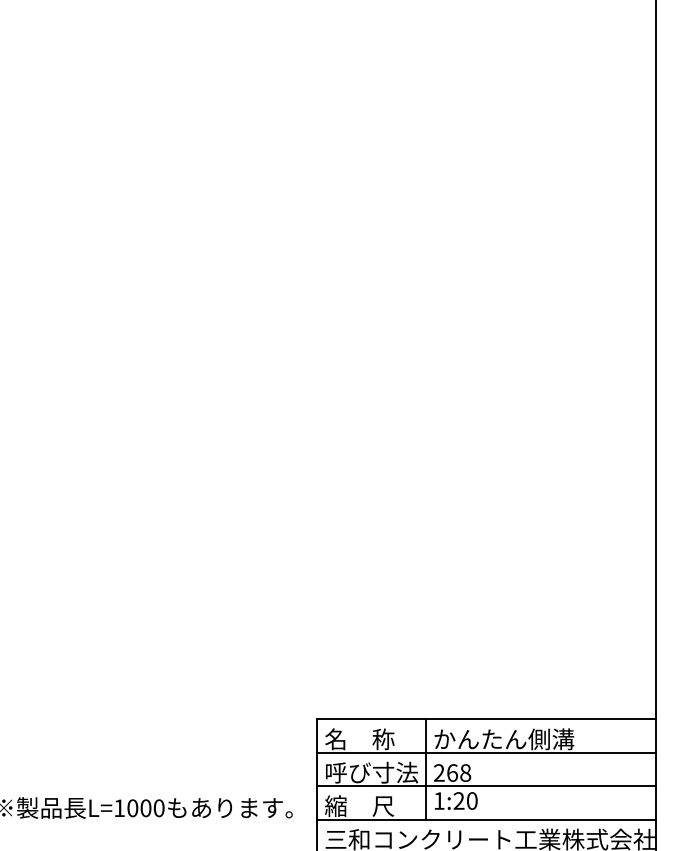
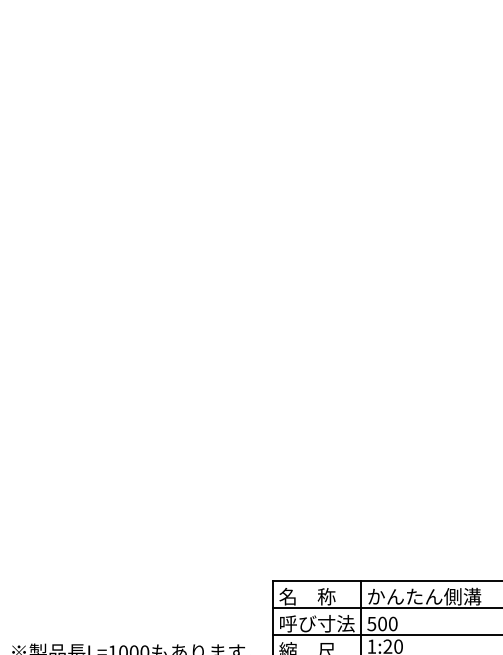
text: (452, 772) -> (382, 623), 268 -> 500

